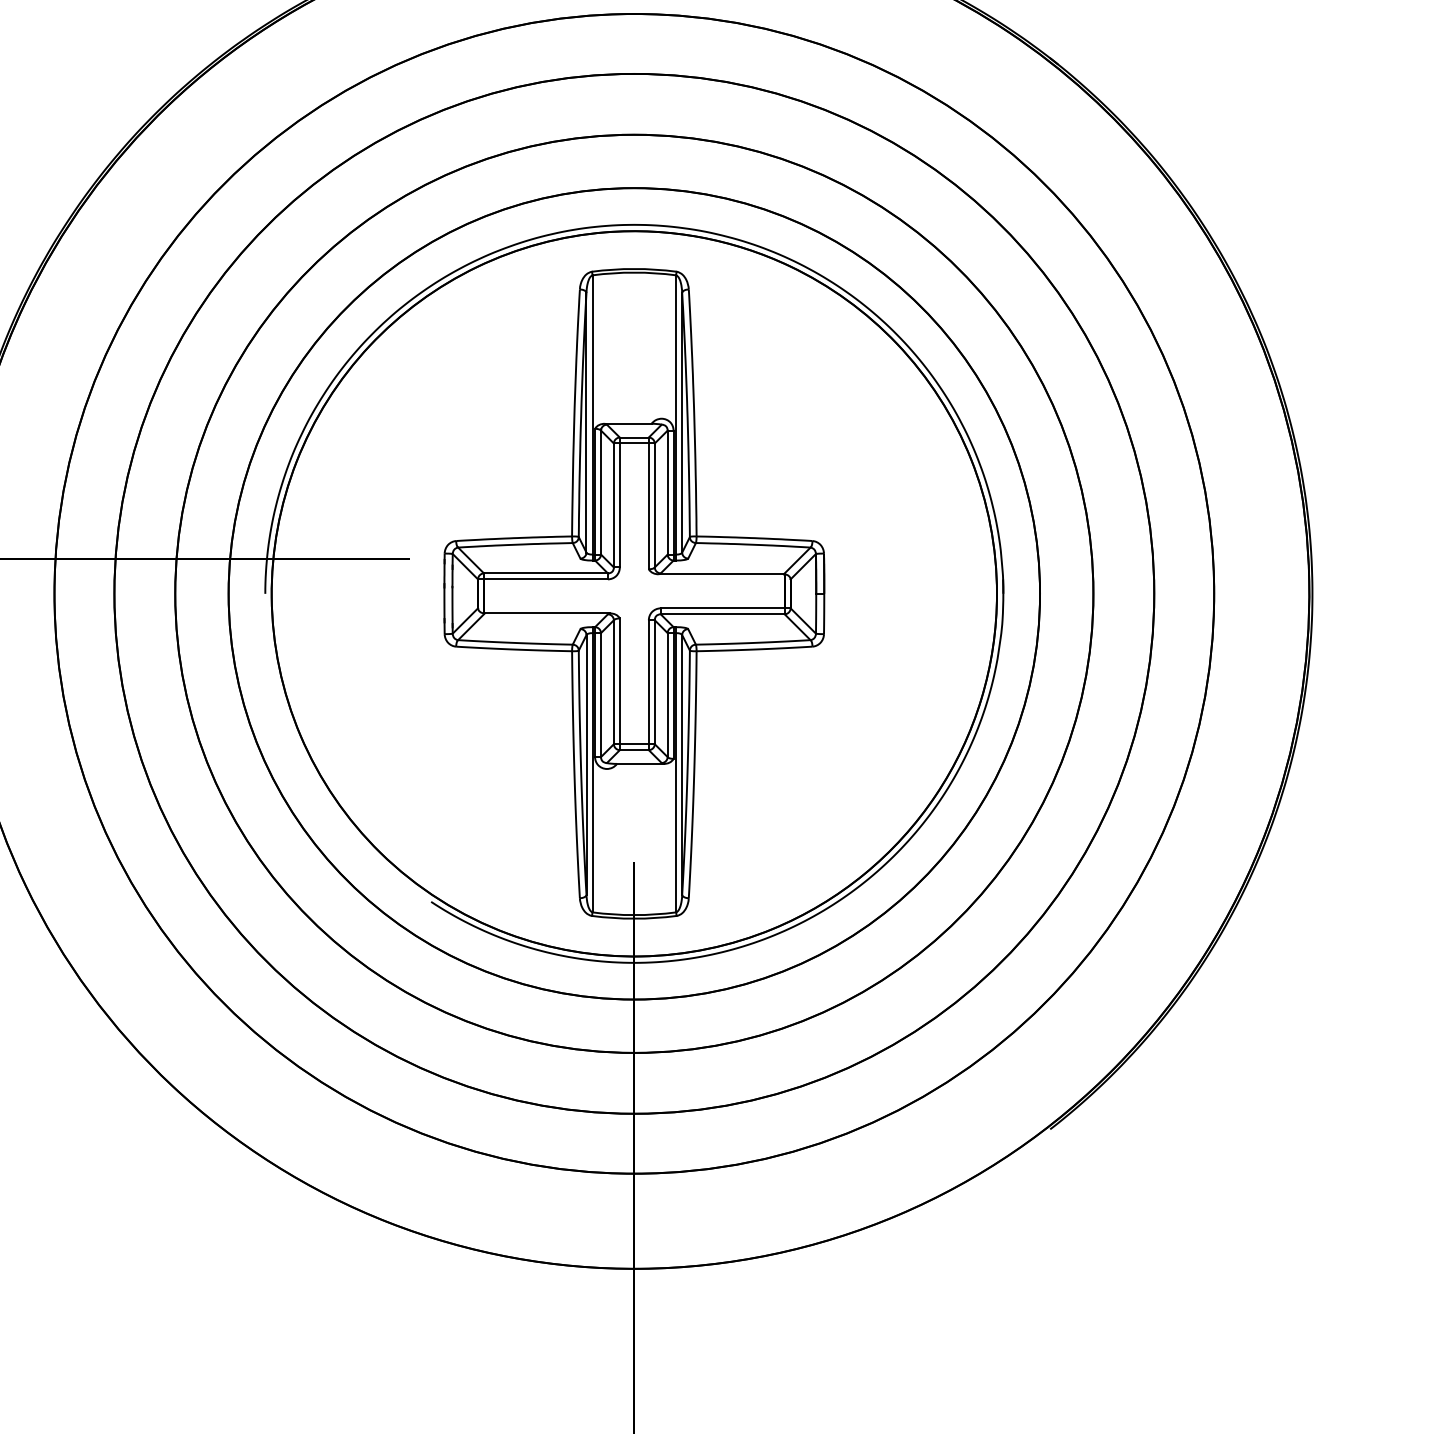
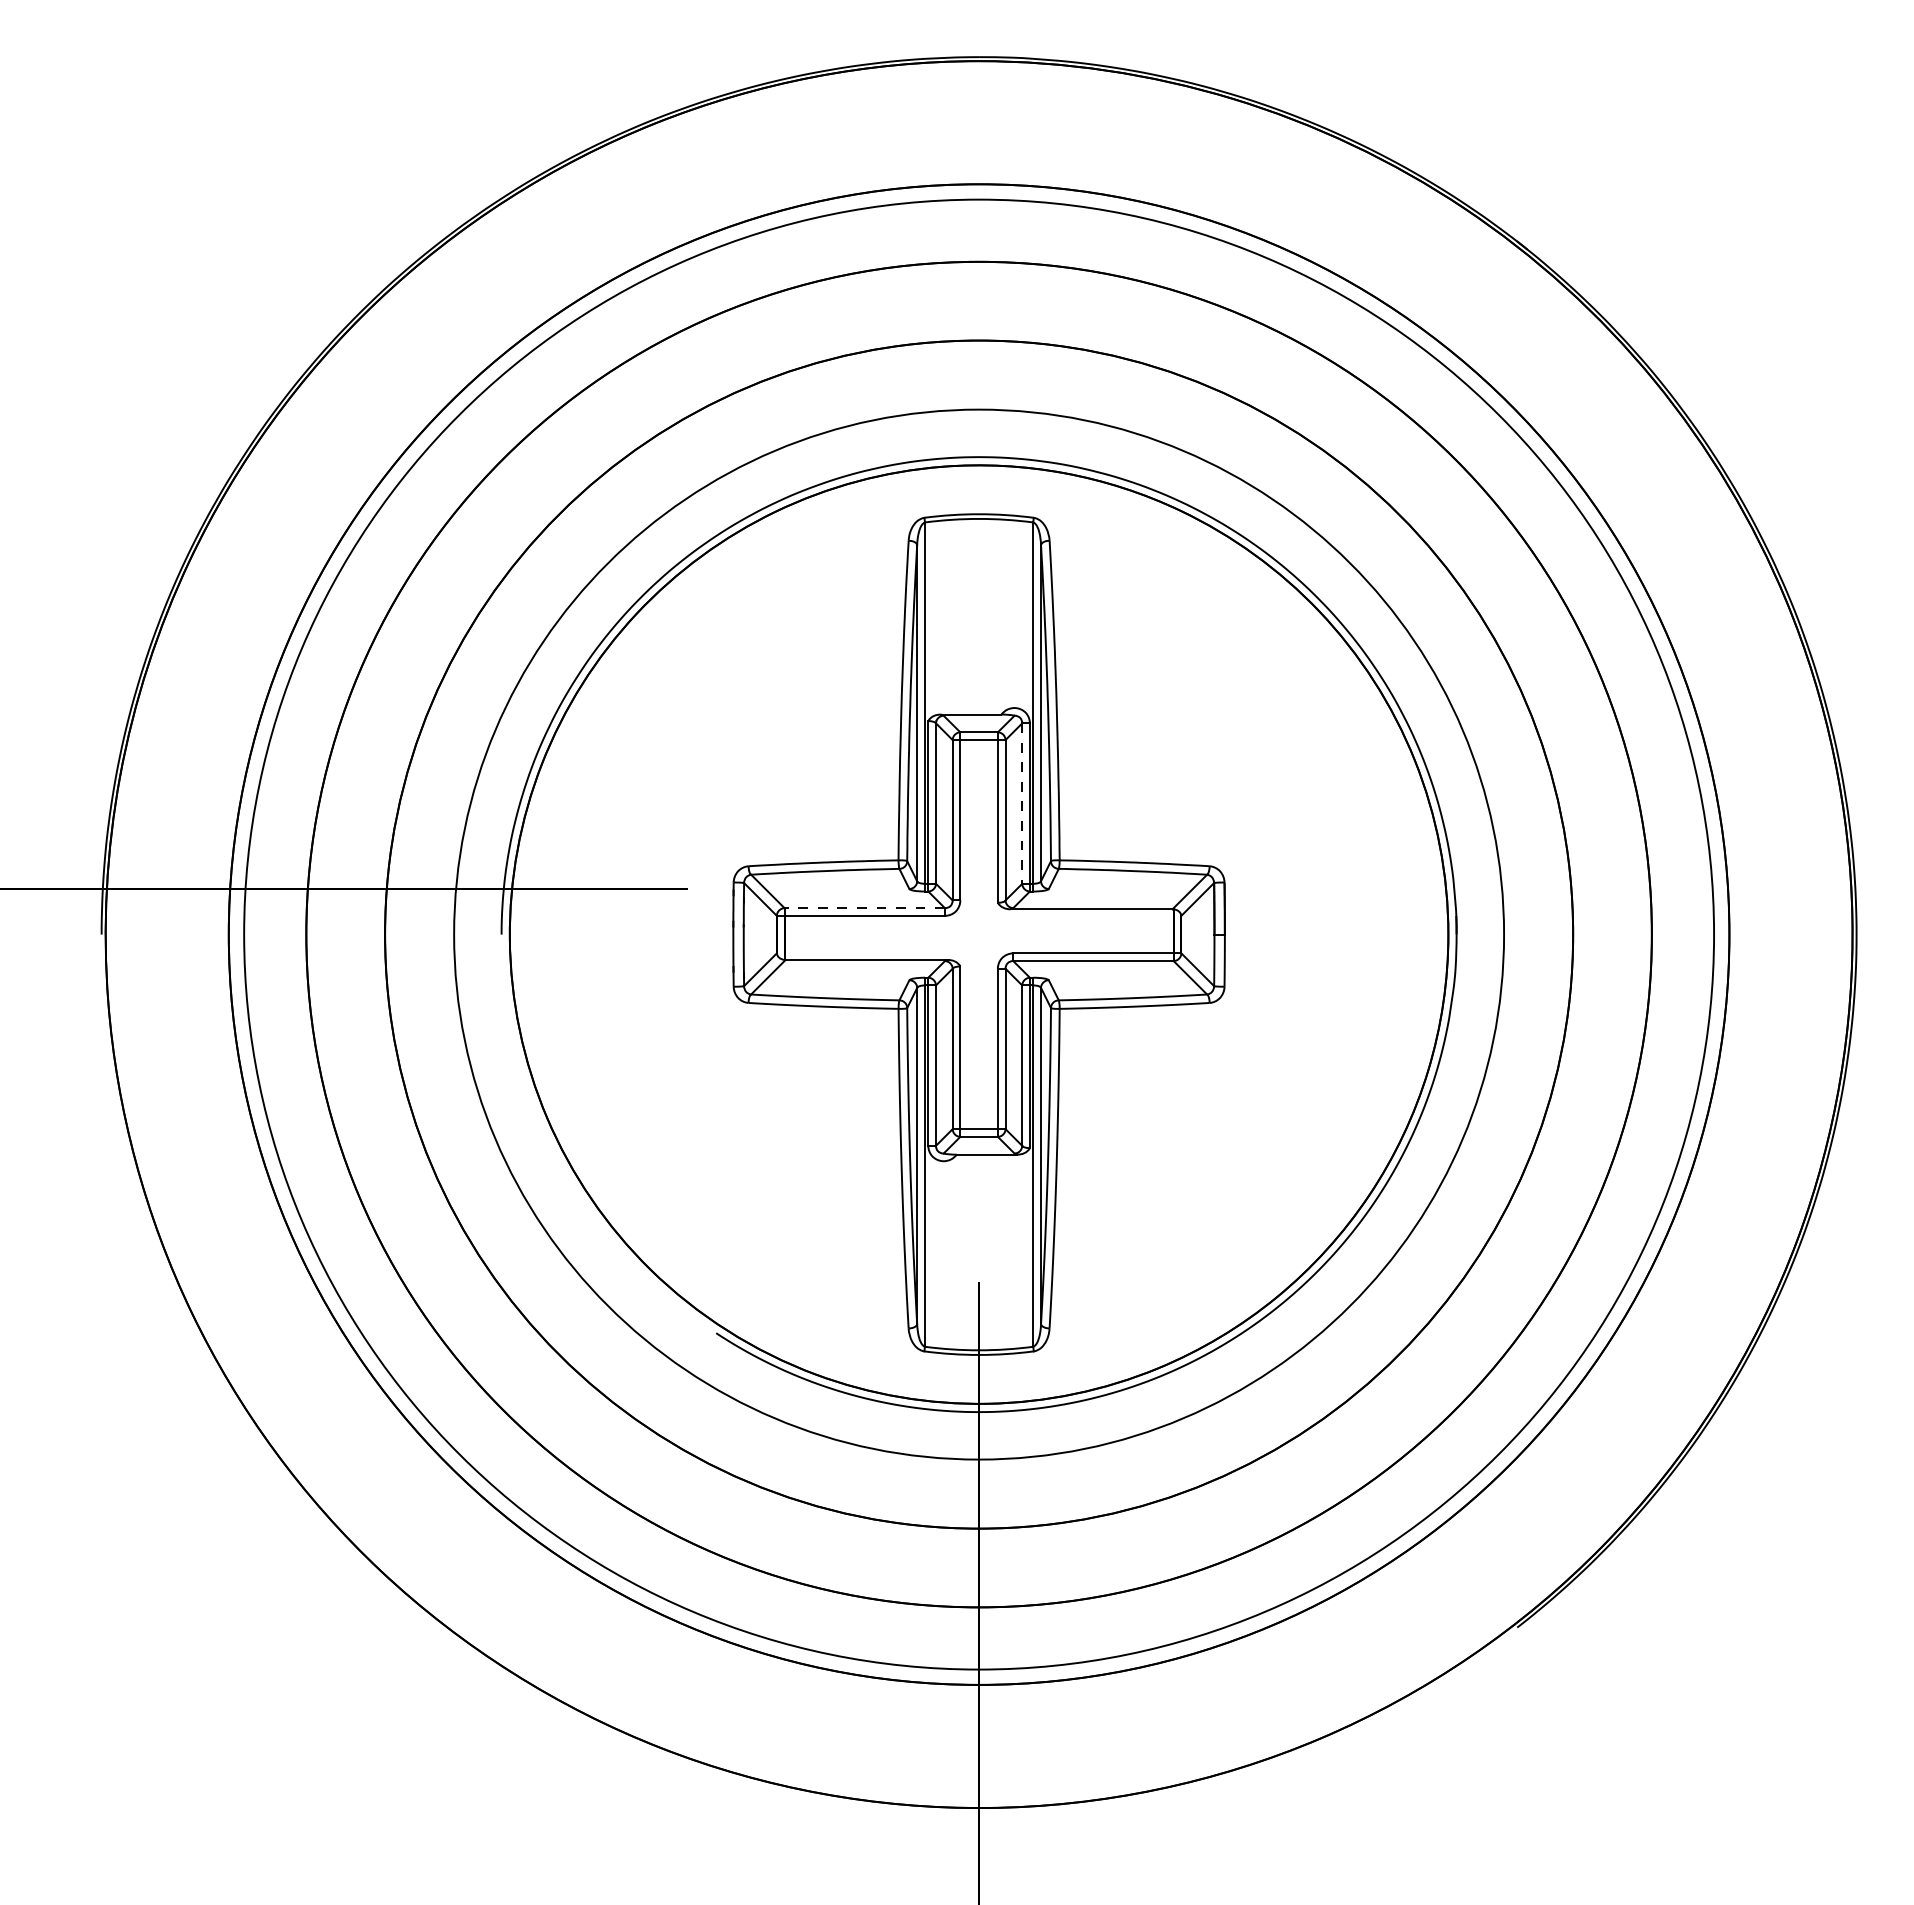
line: (667, 493) -> (1022, 804), solid -> dashed
line: (545, 573) -> (864, 908), solid -> dashed
circle: (634, 593) -> (979, 934), size x1.4

